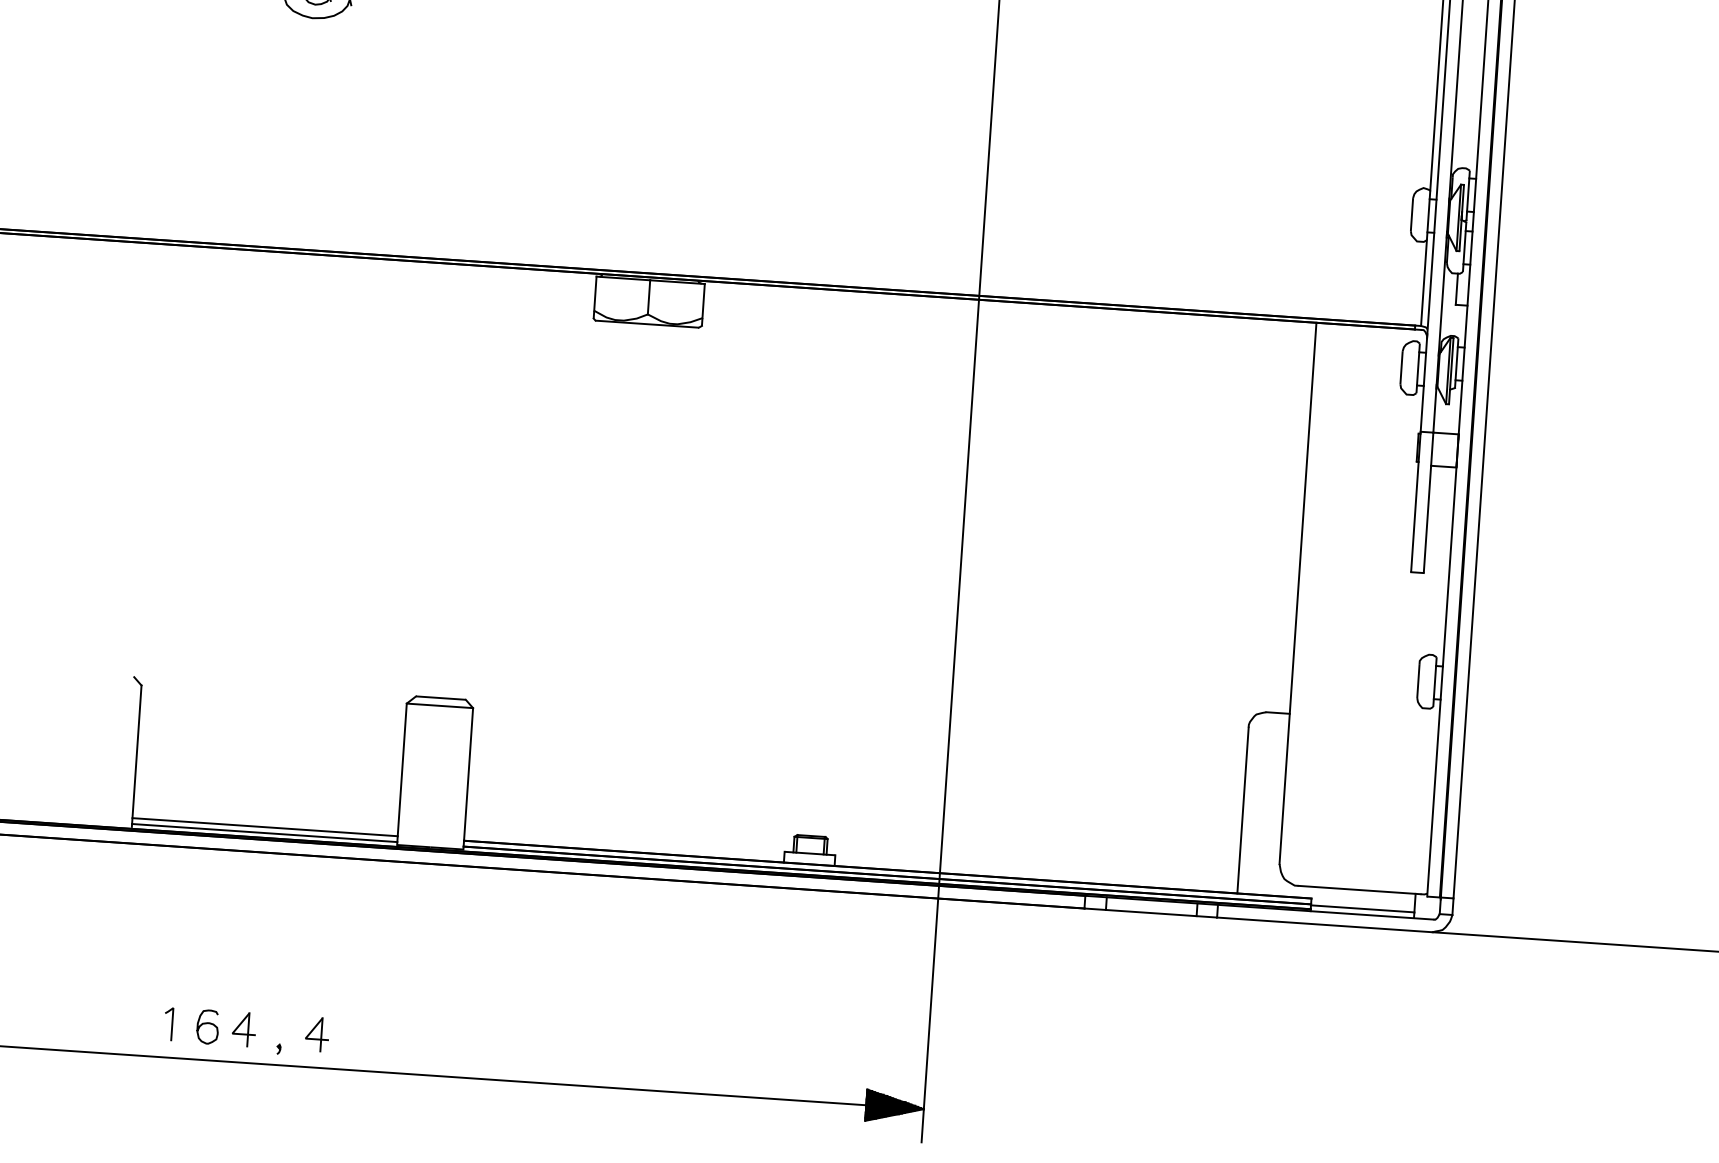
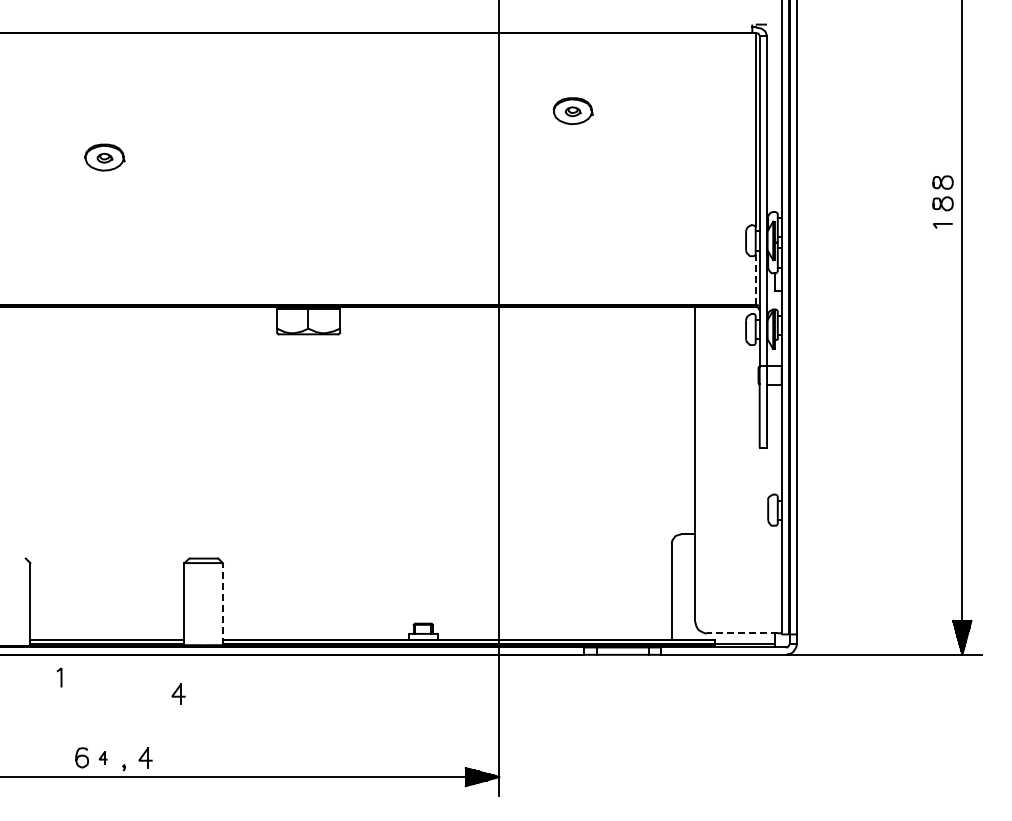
line: (1423, 282) -> (755, 279), solid -> dashed
line: (467, 777) -> (222, 603), solid -> dashed
line: (1357, 890) -> (741, 633), solid -> dashed
part: (381, 927) -> (178, 693), added
curve: (170, 1023) -> (60, 677), moved
part: (244, 1028) -> (103, 757), size x0.6

